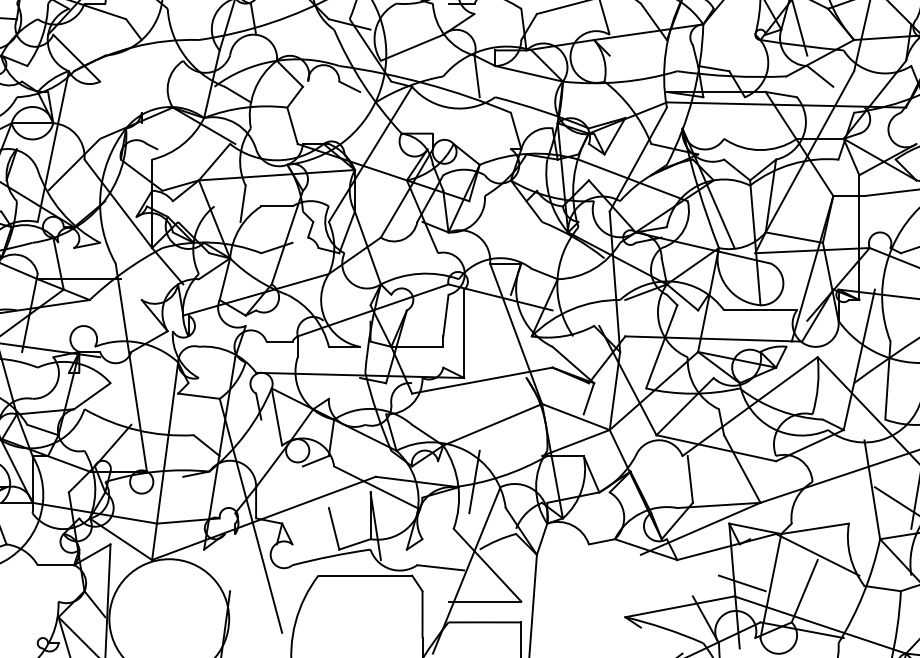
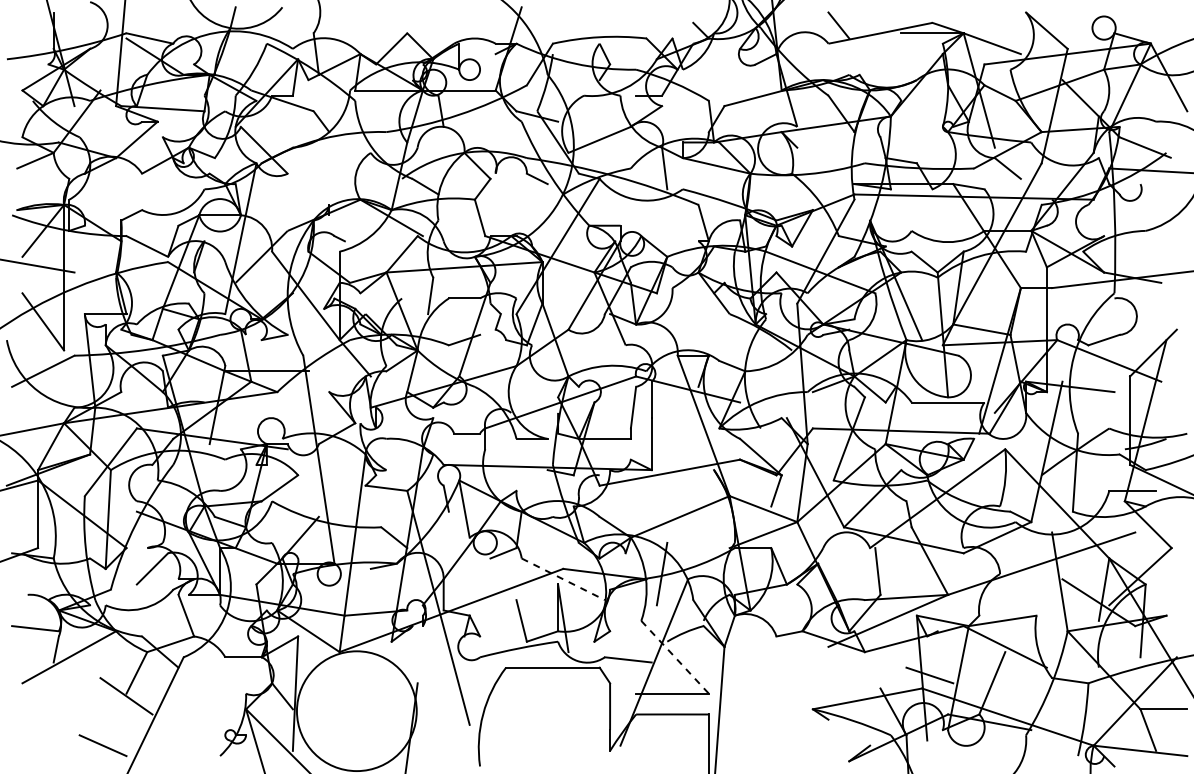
line: (375, 487) -> (563, 579), solid -> dashed
line: (487, 565) -> (675, 657), solid -> dashed

